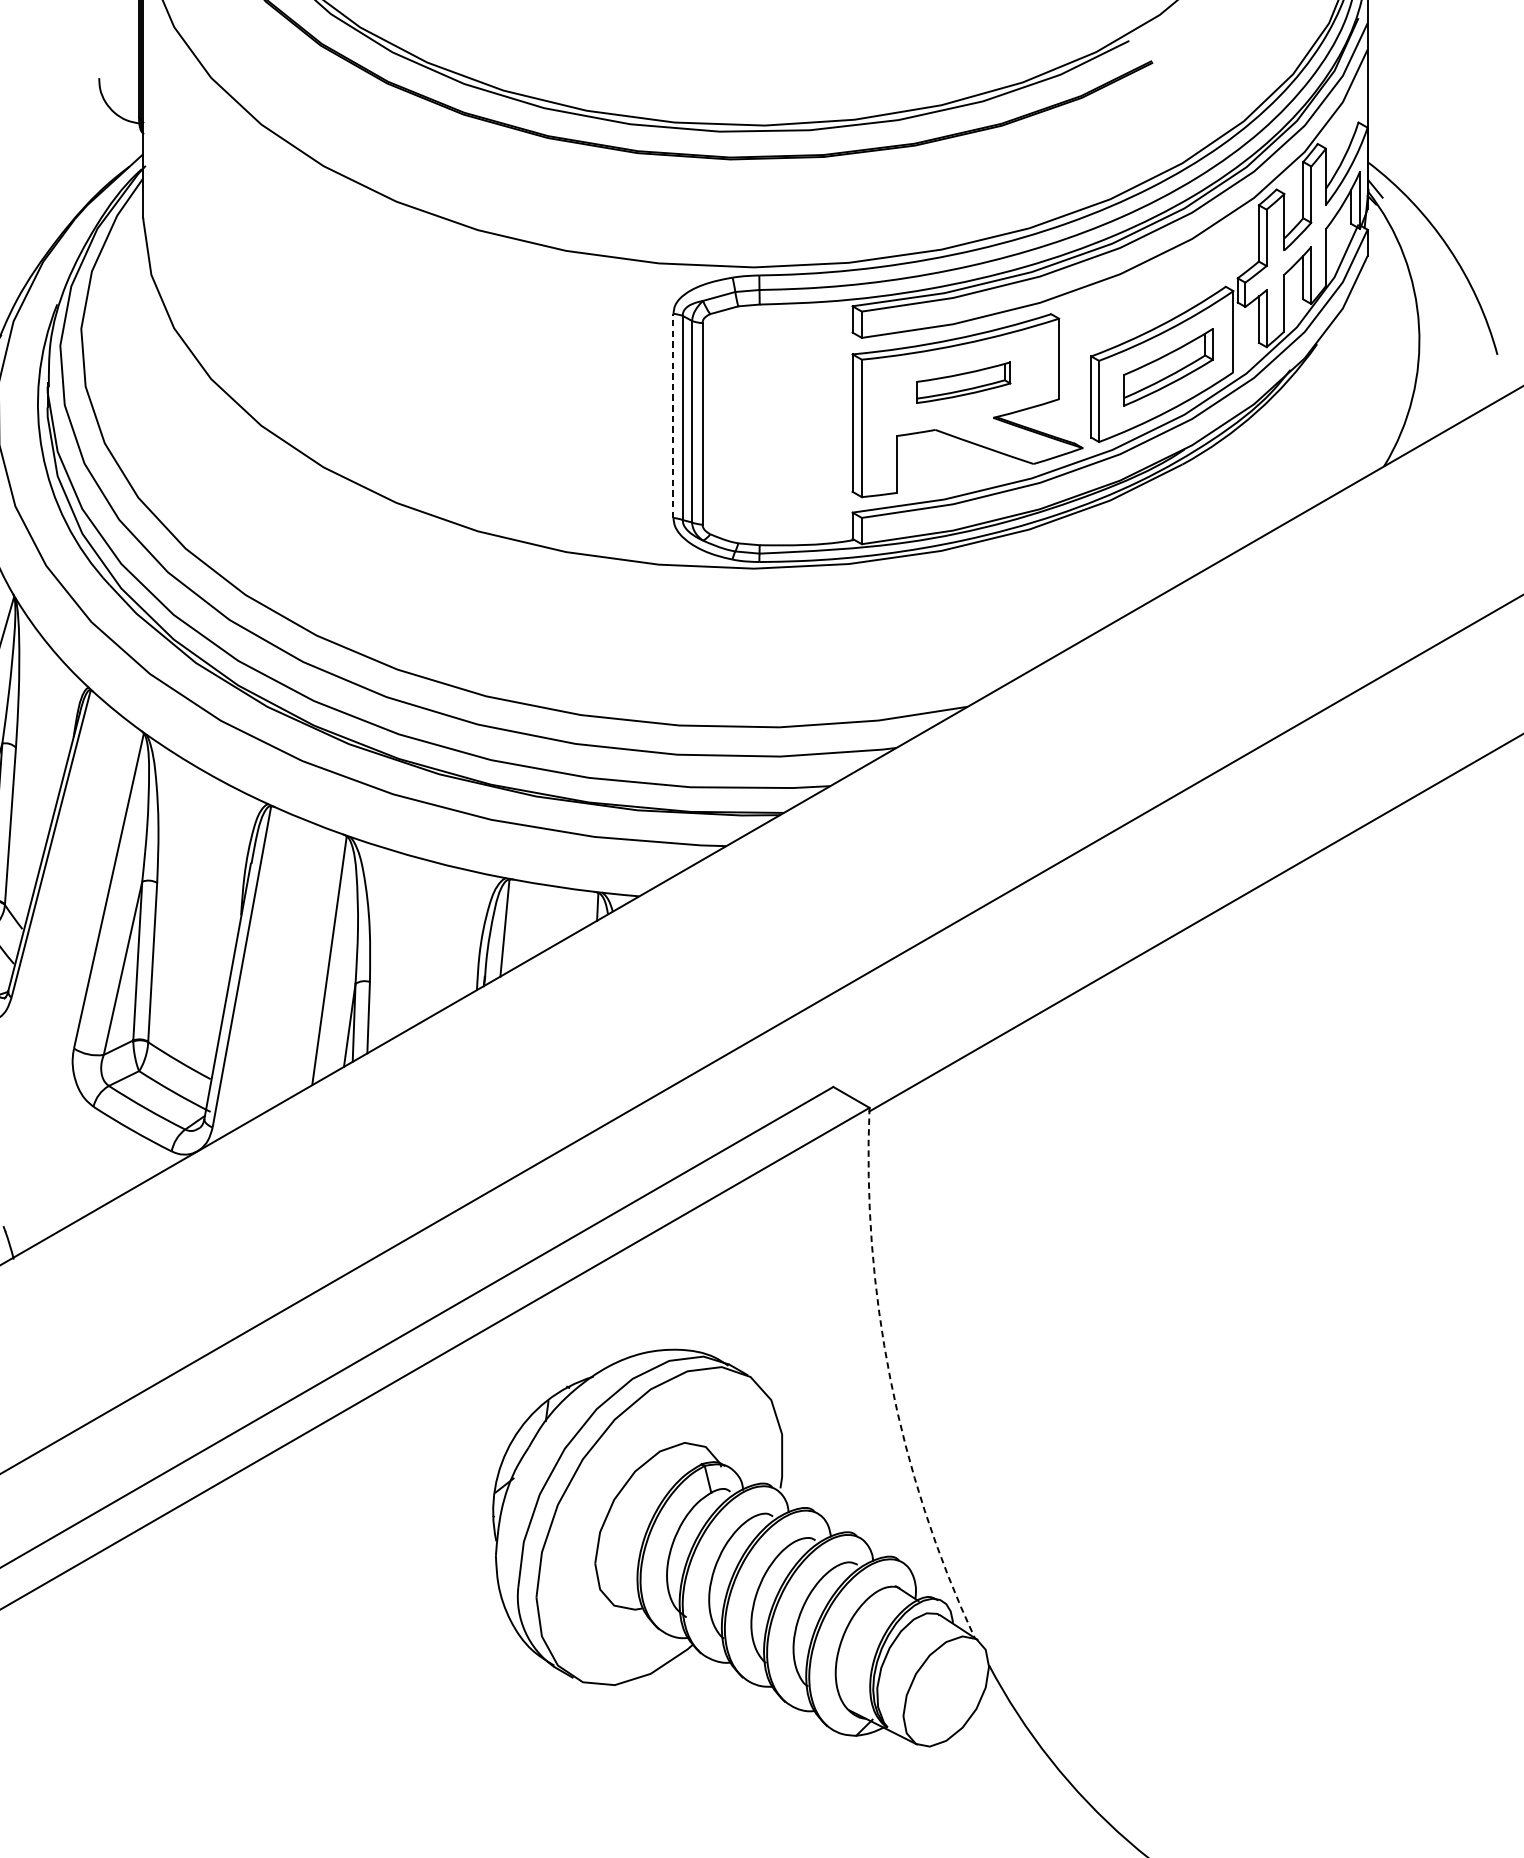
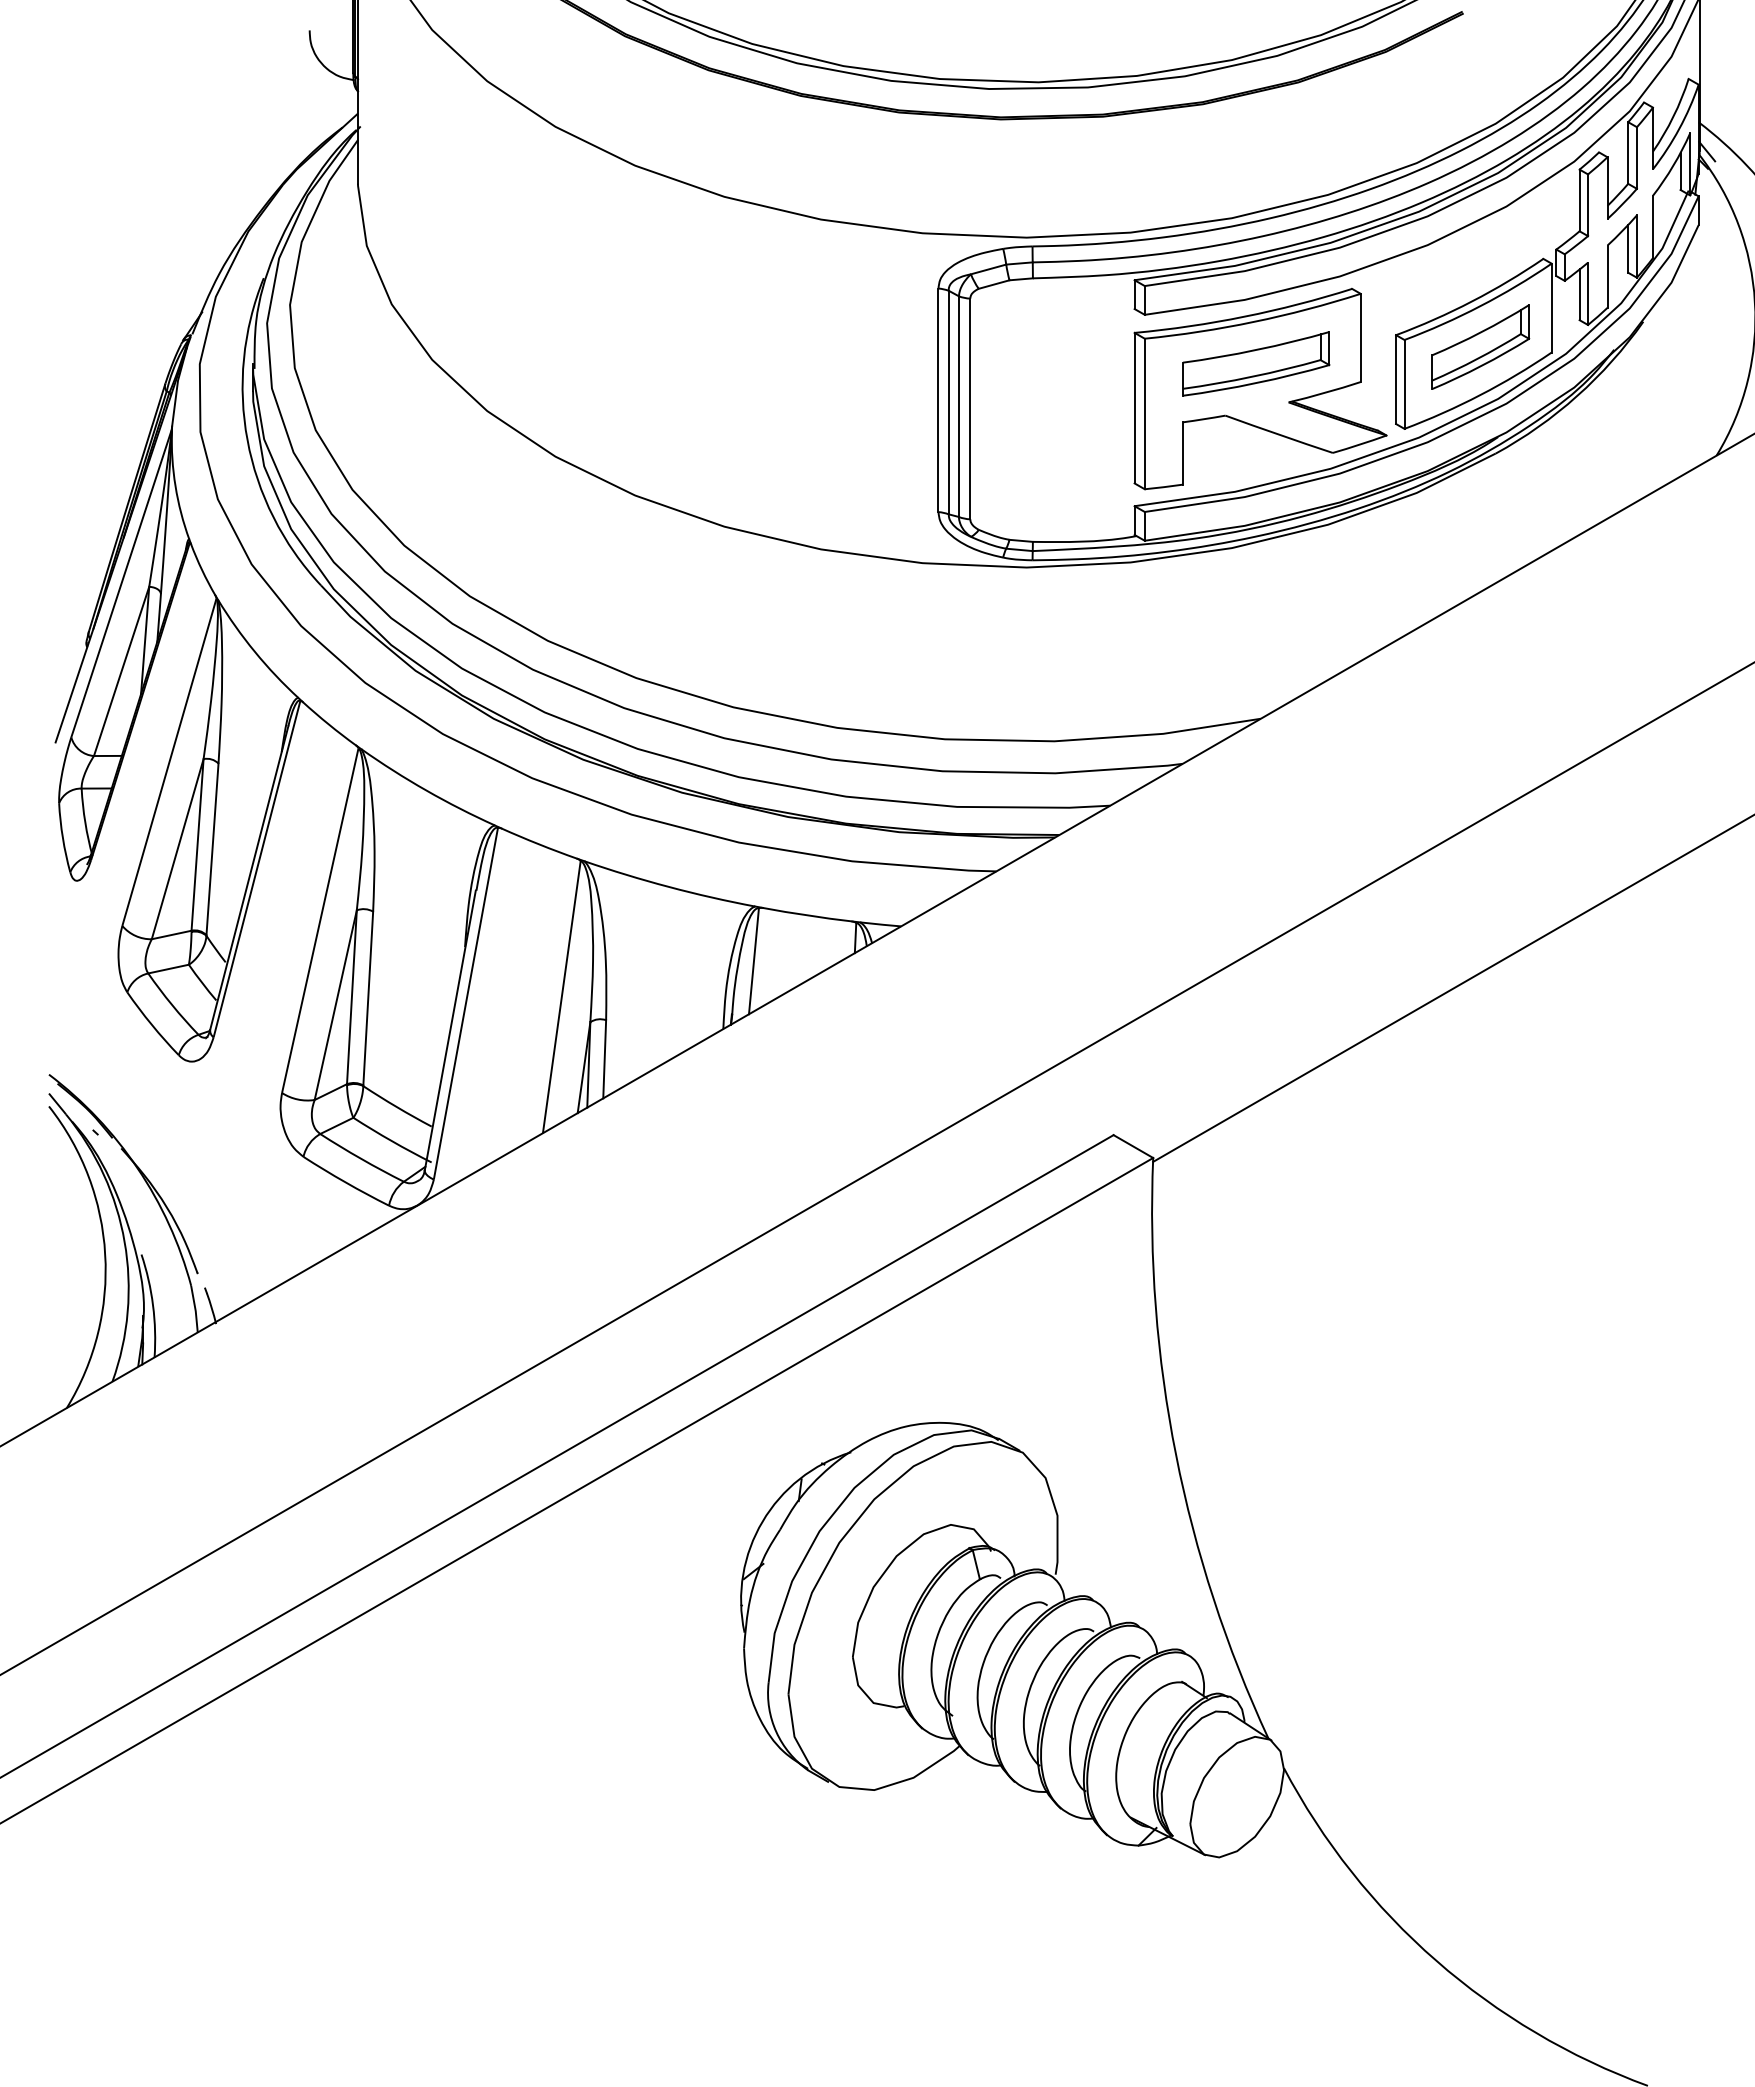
part: (963, 382) -> (1256, 363), size x1.43
line: (673, 416) -> (938, 400), dashed -> solid
arc: (890, 1379) -> (1176, 1455), dashed -> solid

